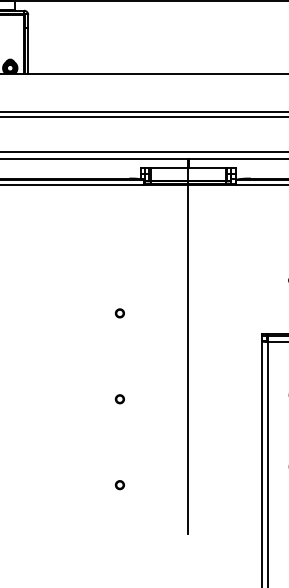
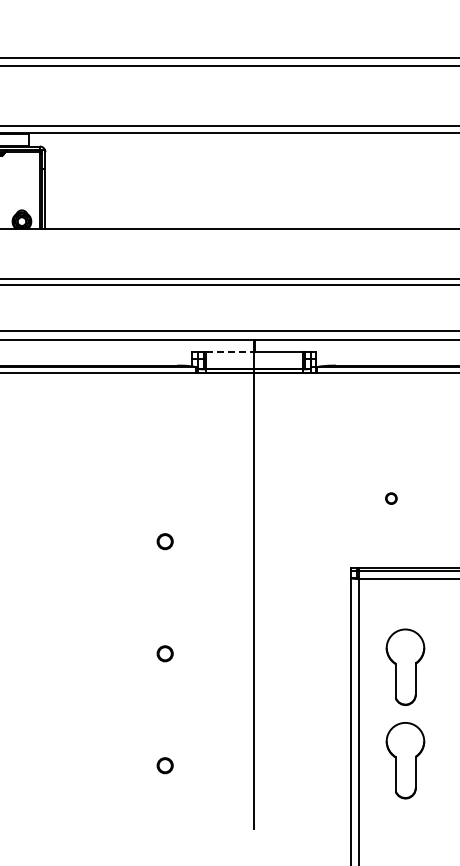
line: (170, 168) -> (230, 352), solid -> dashed
part: (119, 313) -> (164, 541), size x1.4
part: (119, 399) -> (164, 653), size x1.4
part: (119, 484) -> (164, 765), size x1.4

